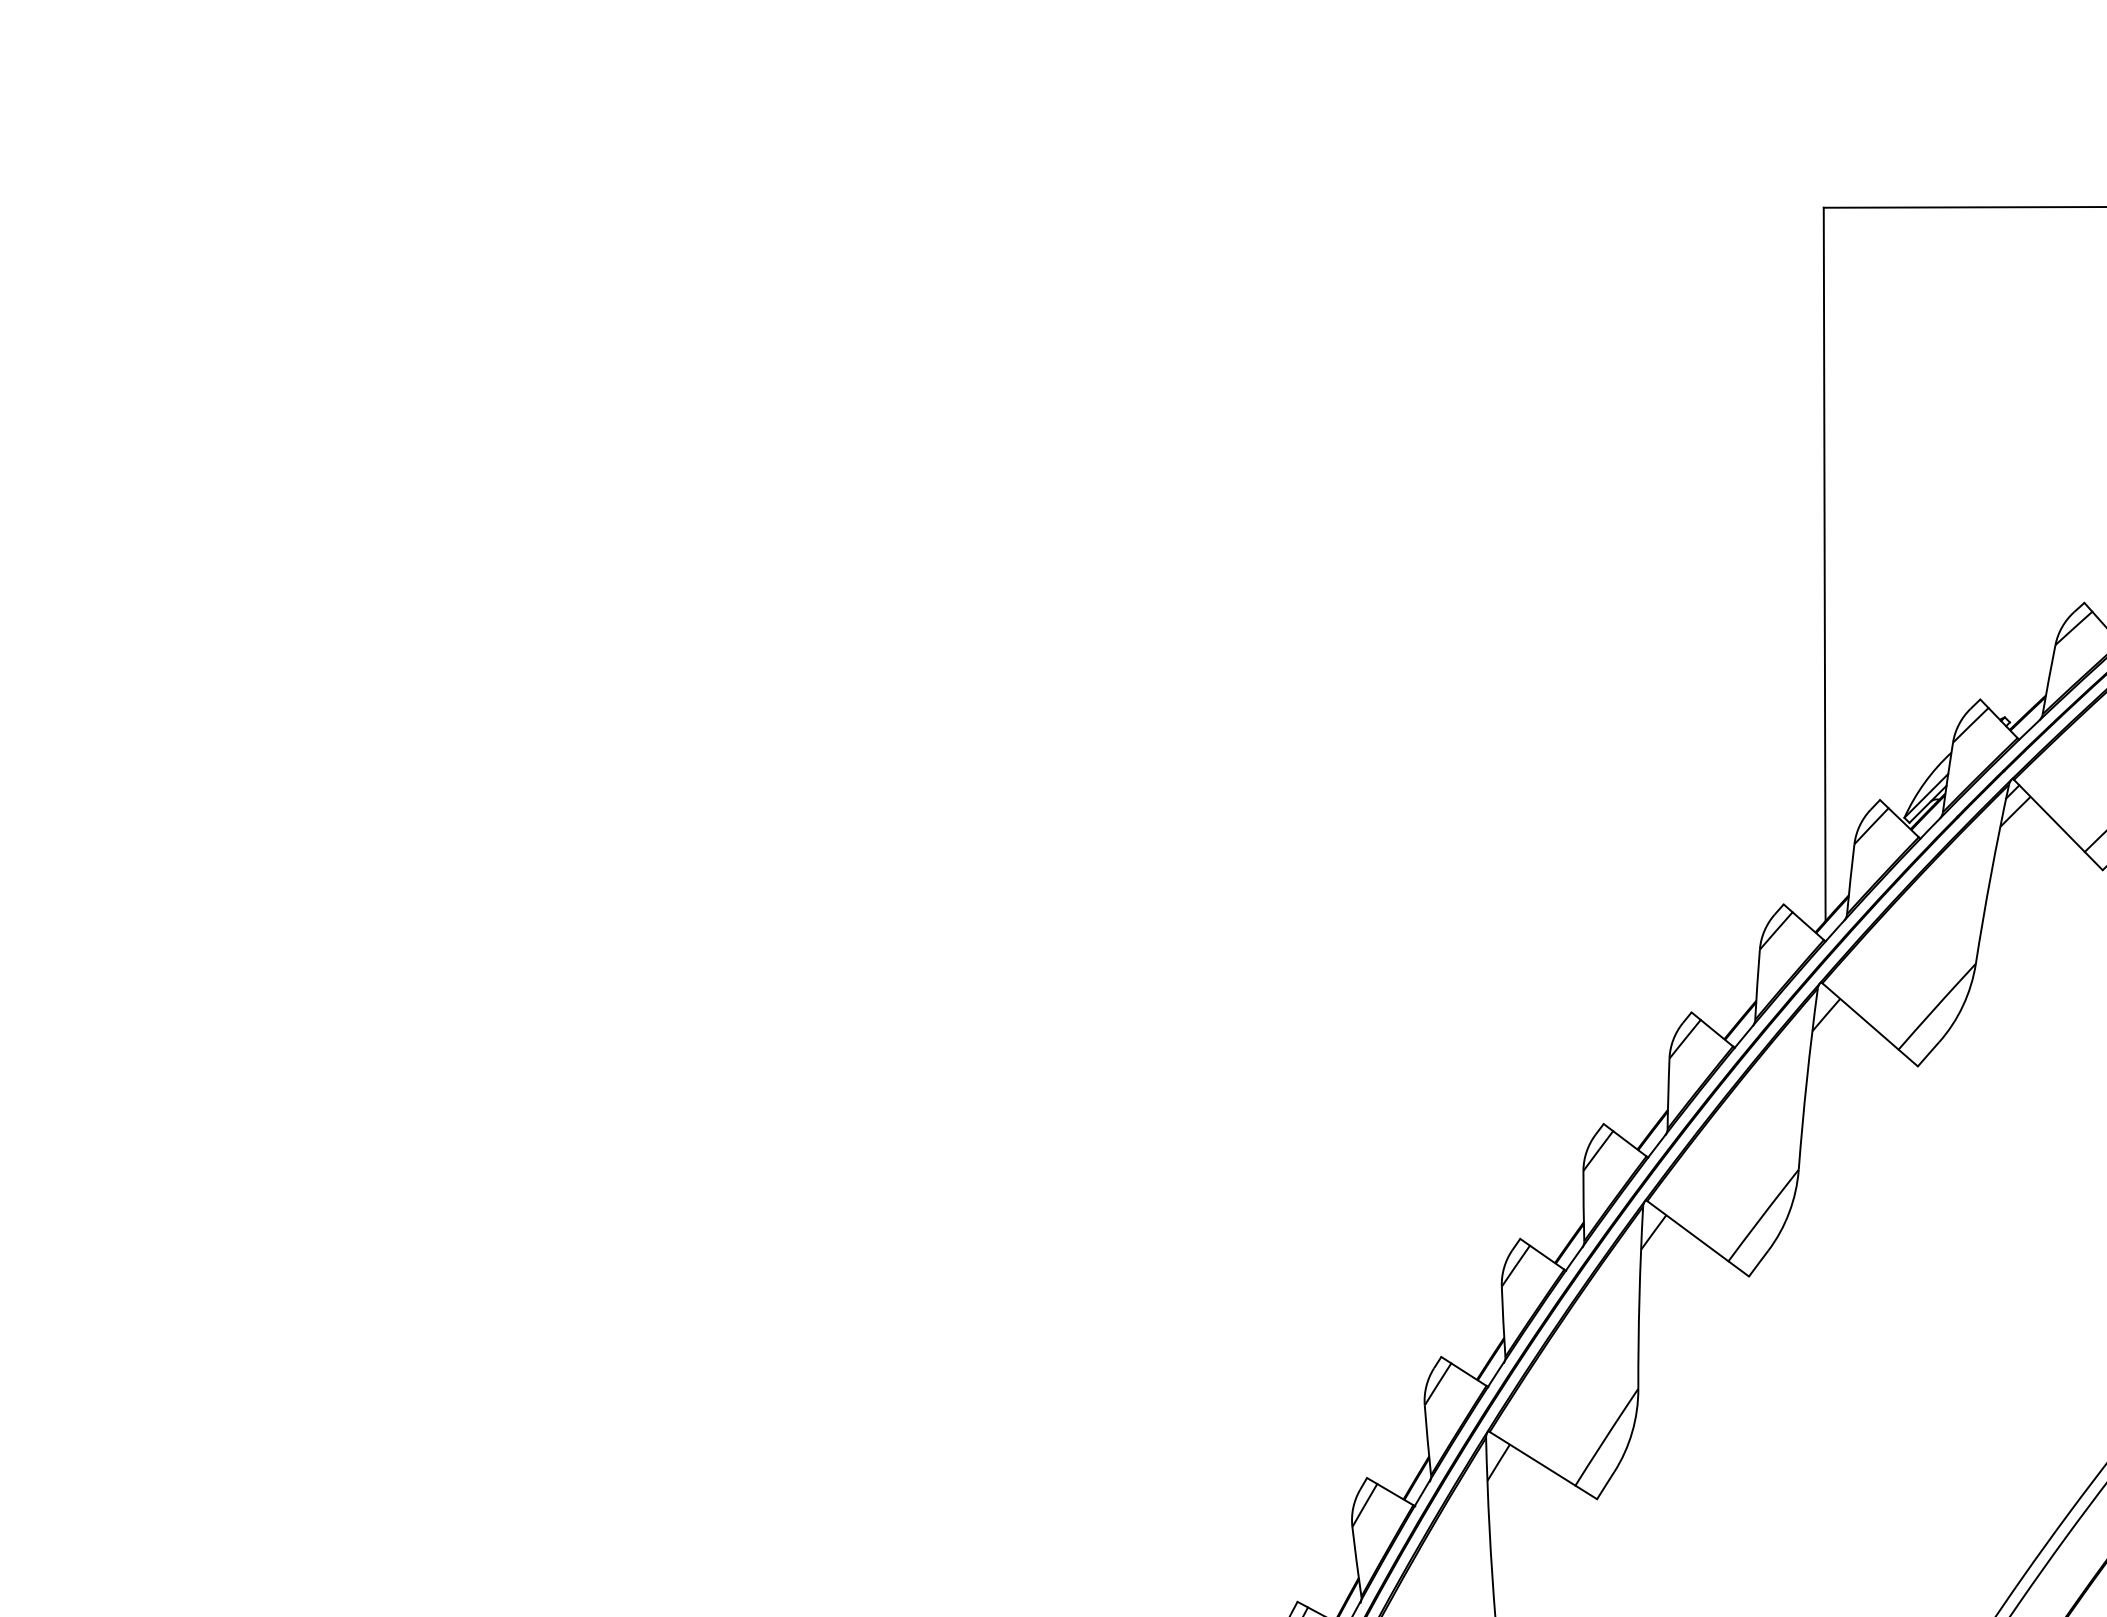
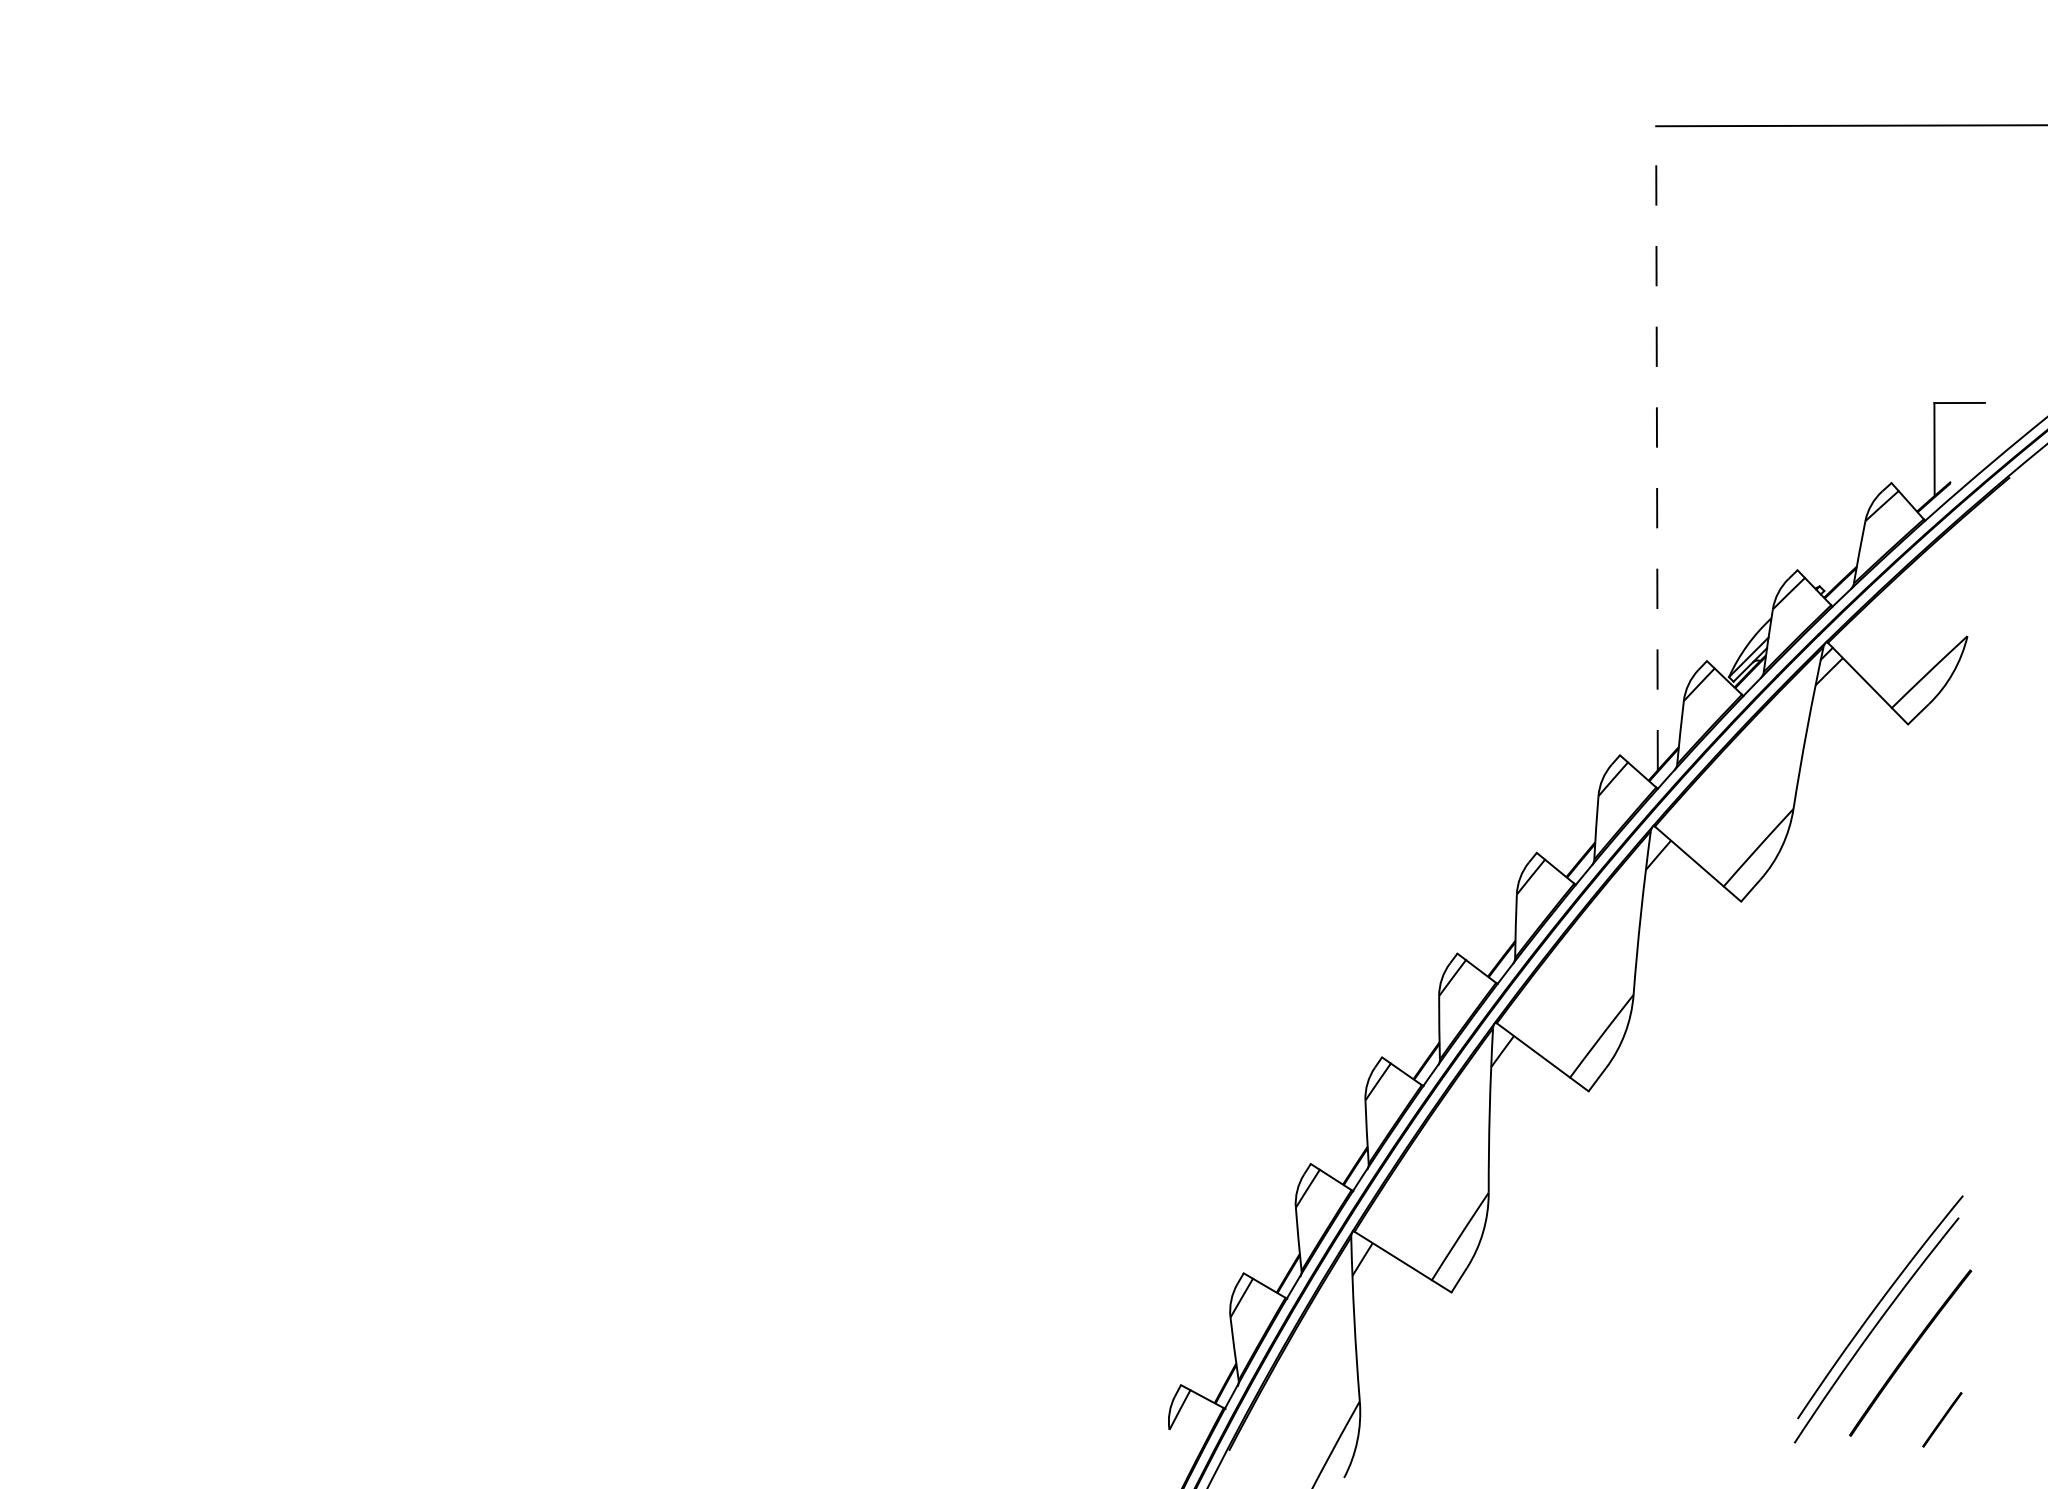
line: (1824, 563) -> (1656, 447), solid -> dashed

